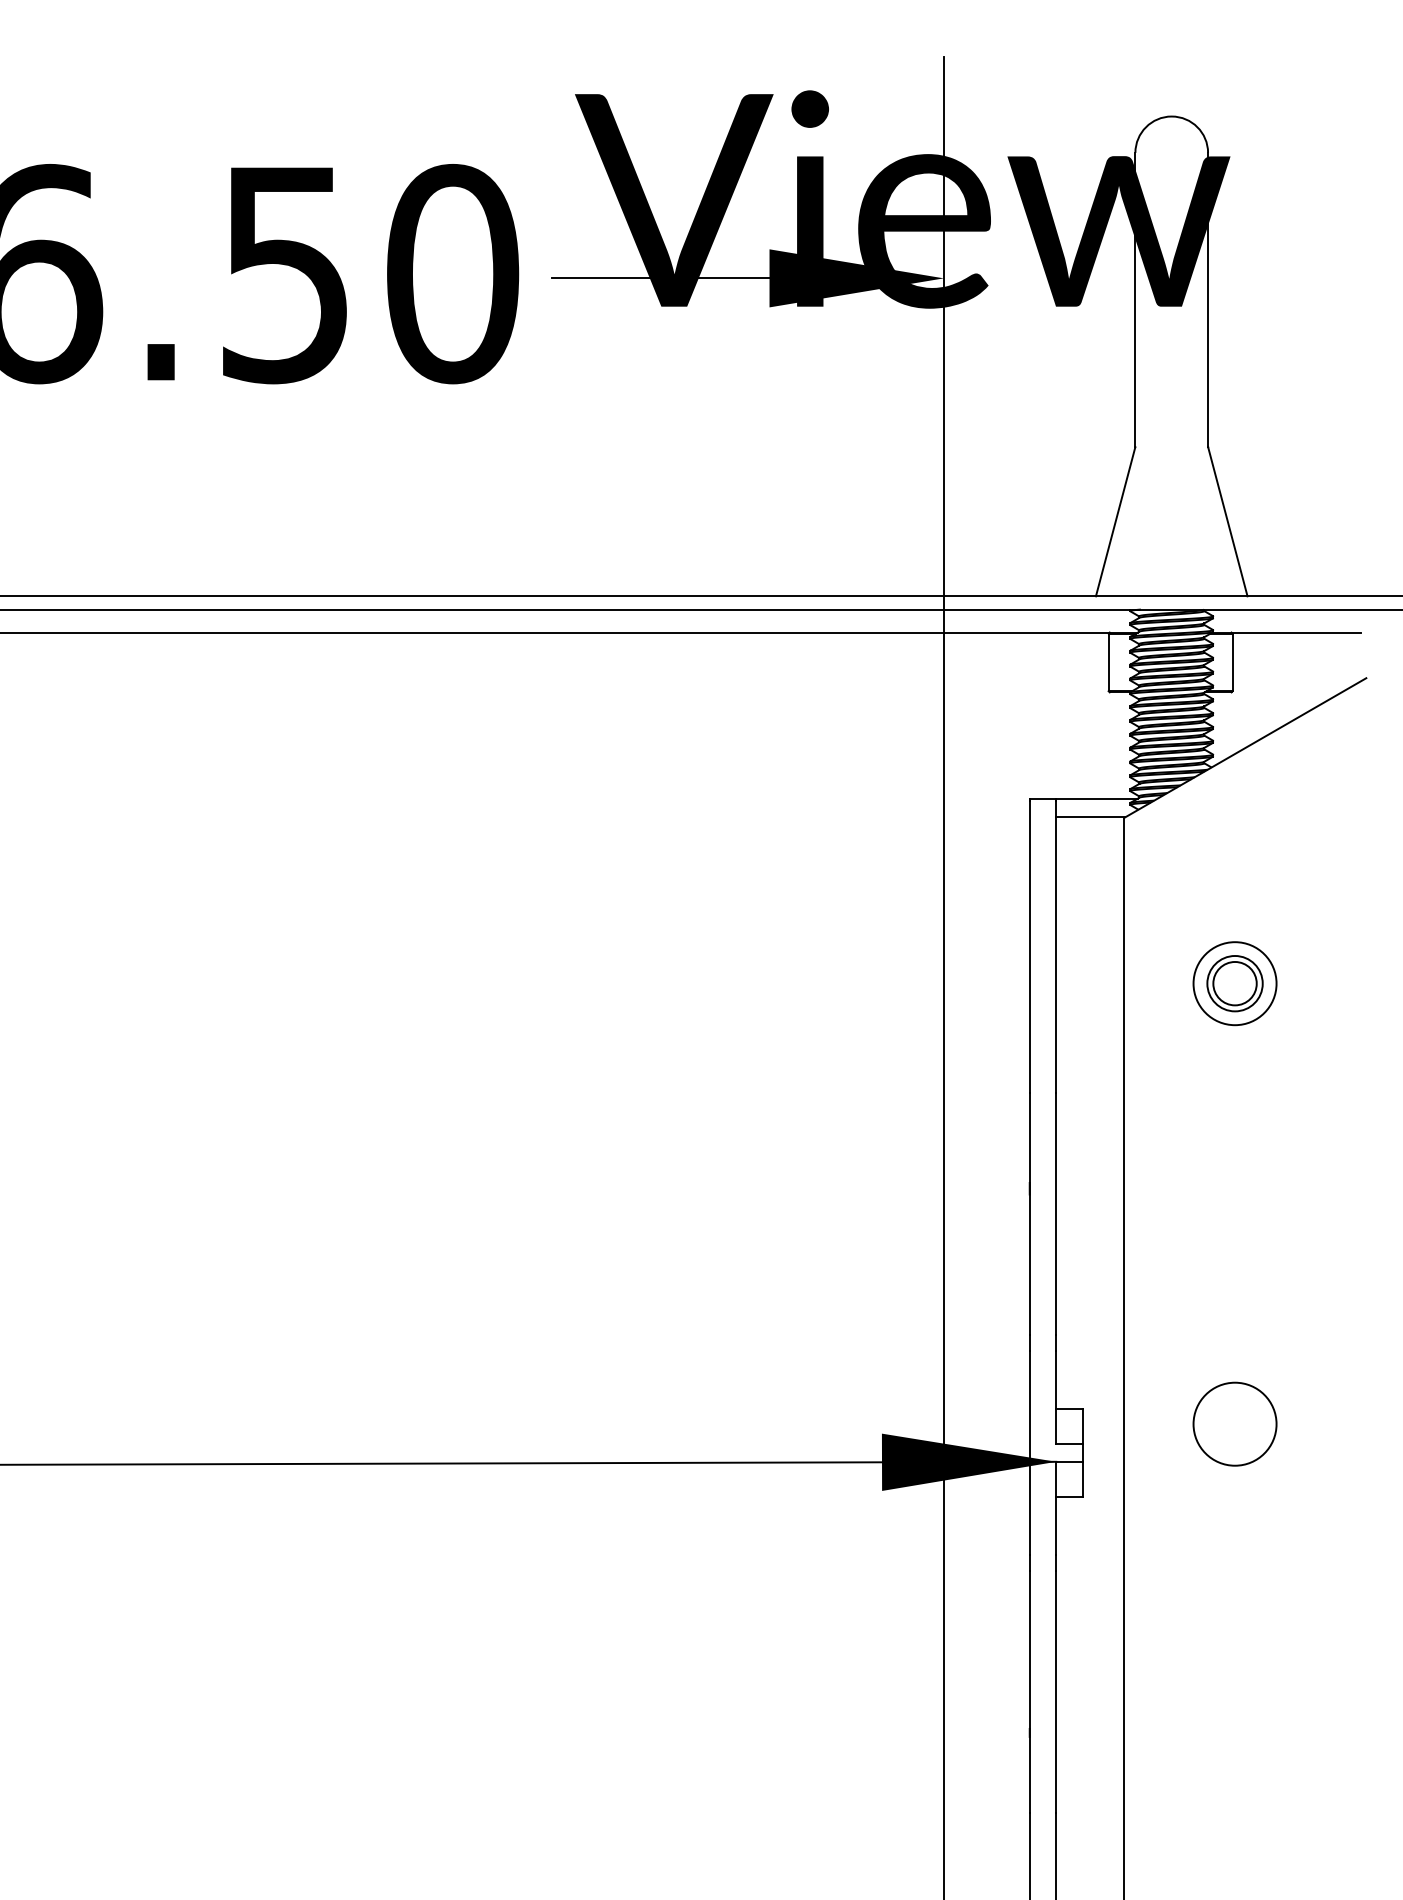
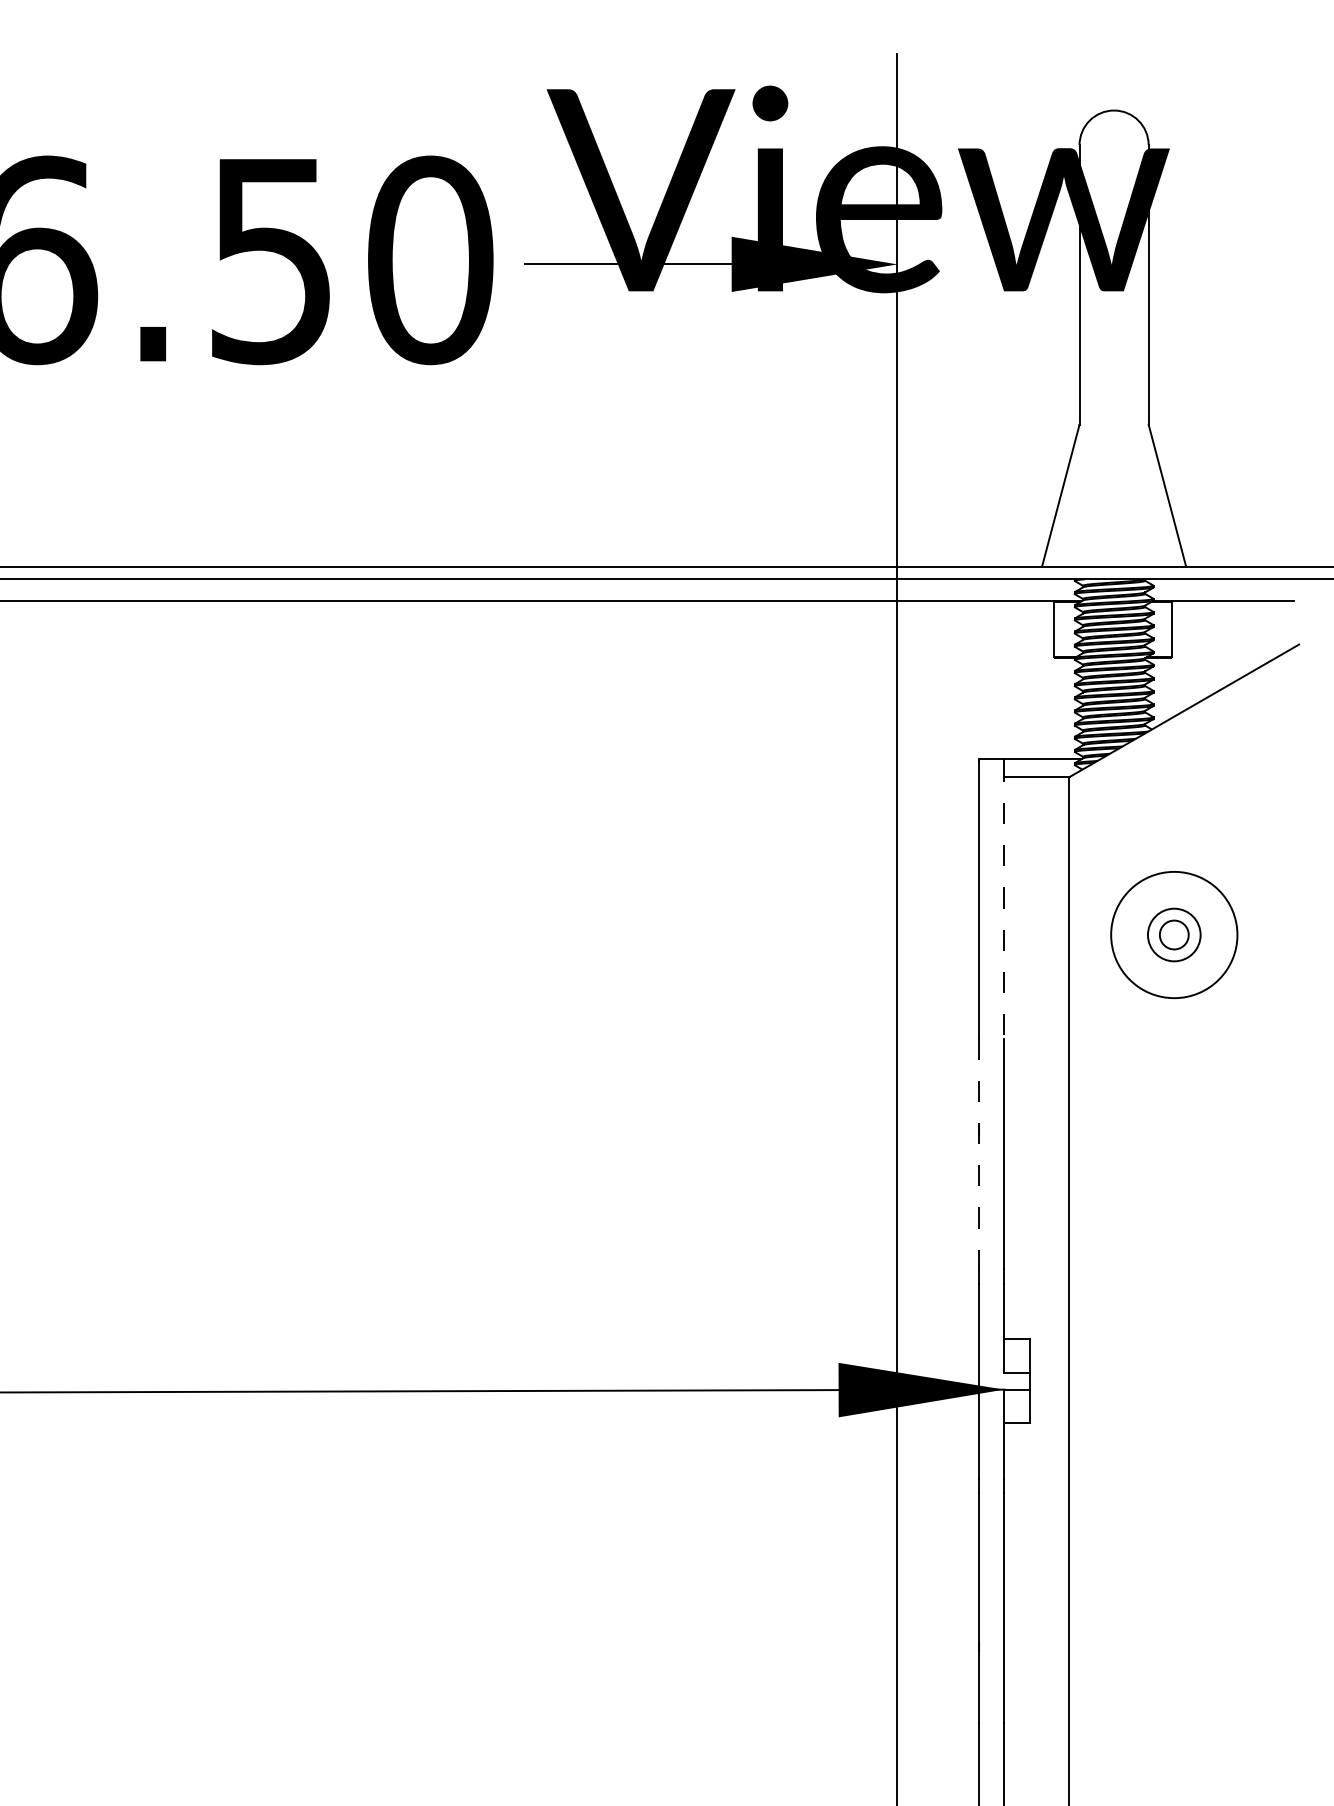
line: (1056, 947) -> (1004, 900), solid -> dashed
circle: (1234, 983) -> (1173, 934), size x0.7
circle: (1234, 983) -> (1173, 934), size x1.6
line: (1029, 1214) -> (978, 1154), solid -> dashed
circle: (1234, 1423) -> (1173, 1353), removed

